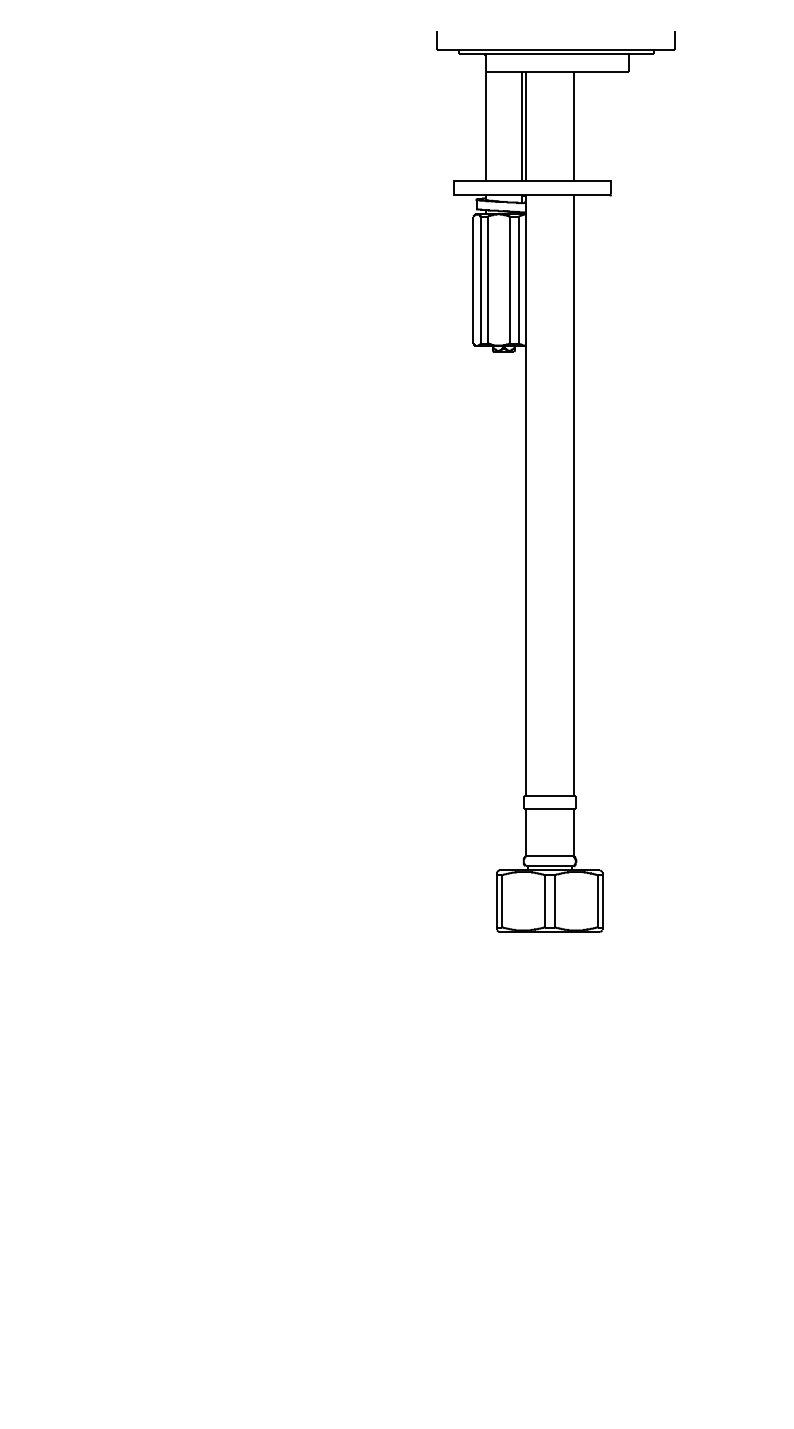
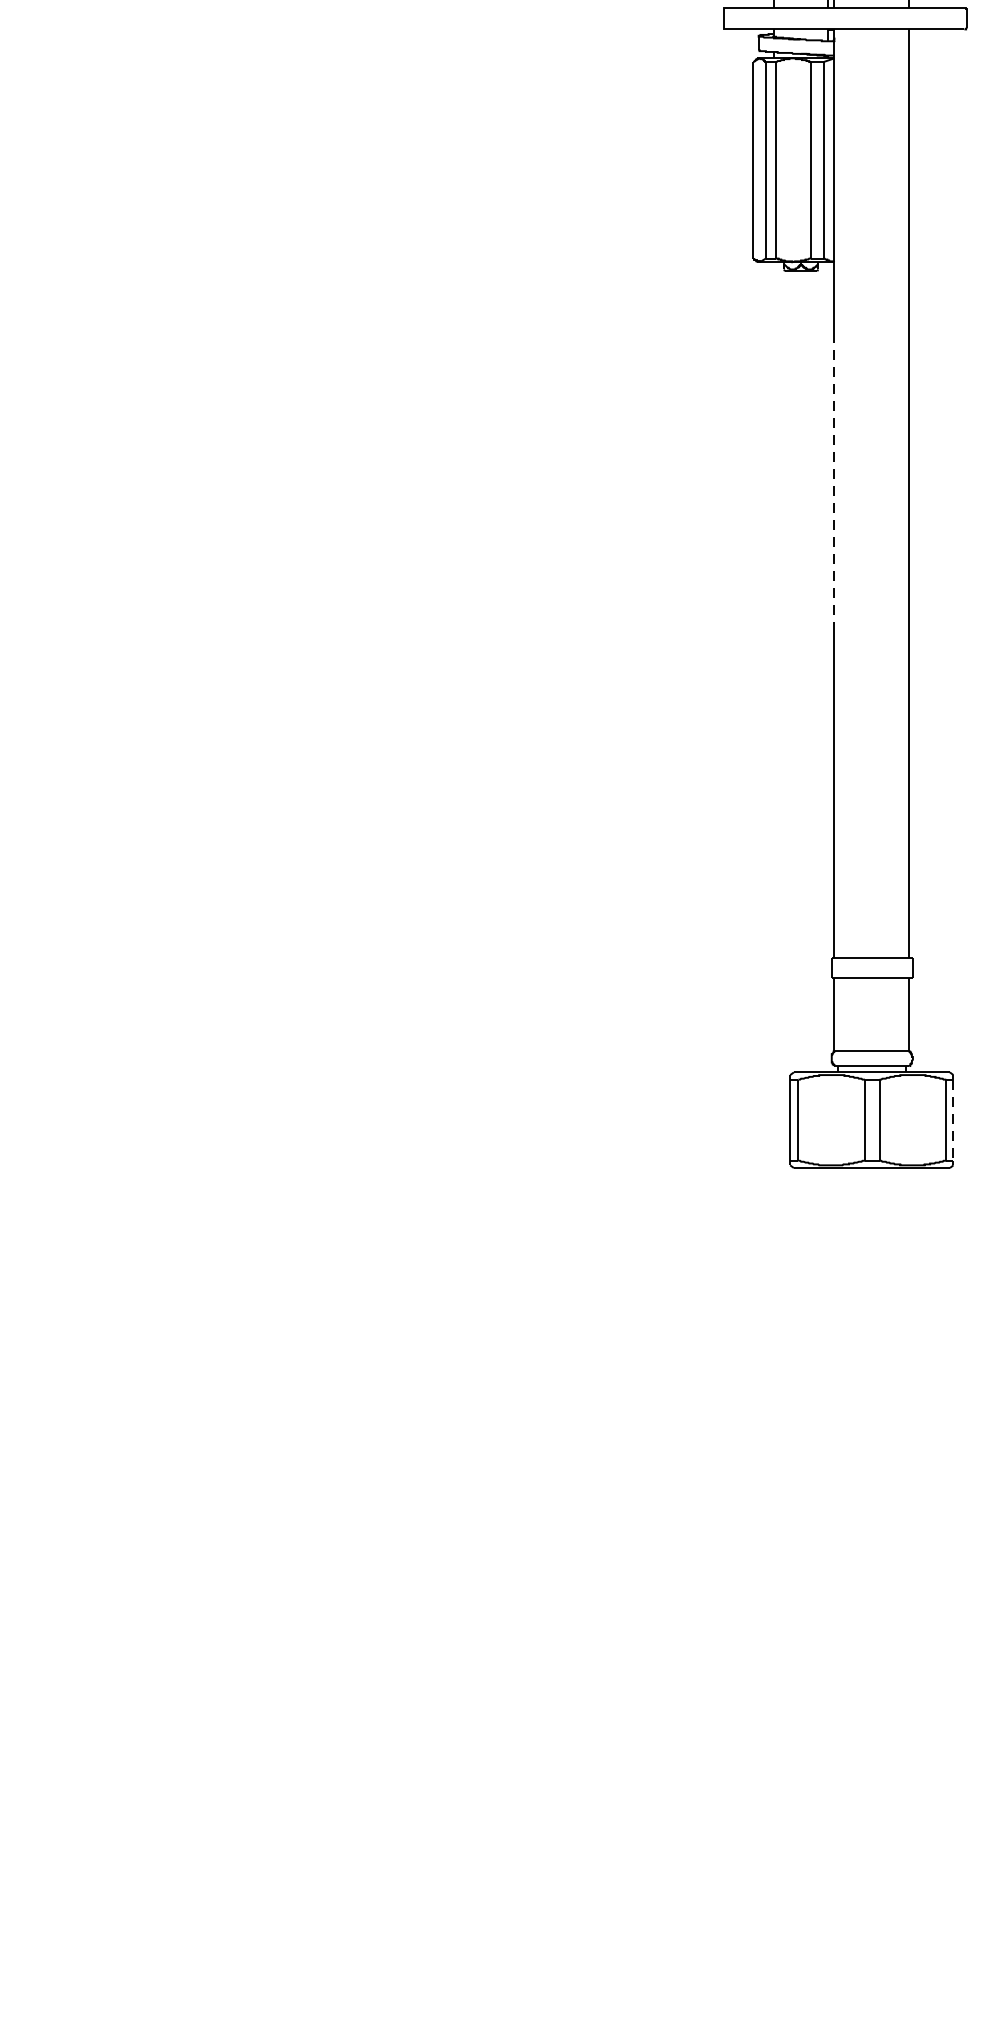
line: (525, 486) -> (834, 479), solid -> dashed
line: (602, 901) -> (953, 1120), solid -> dashed

